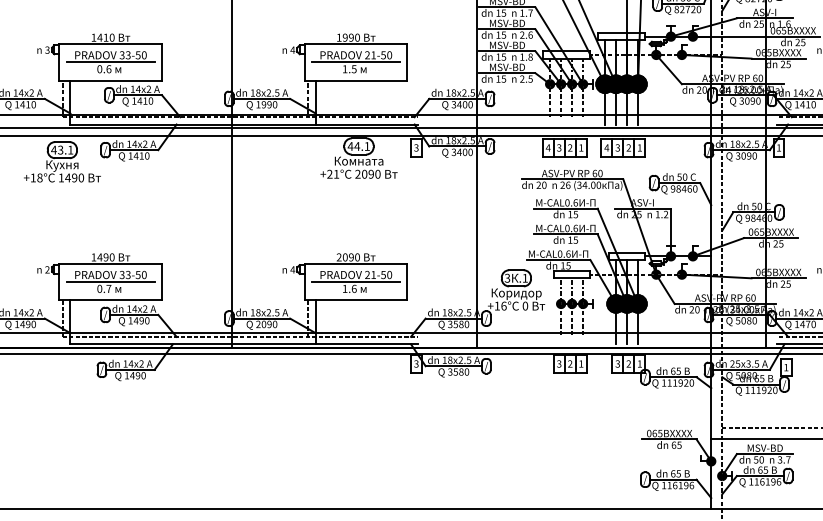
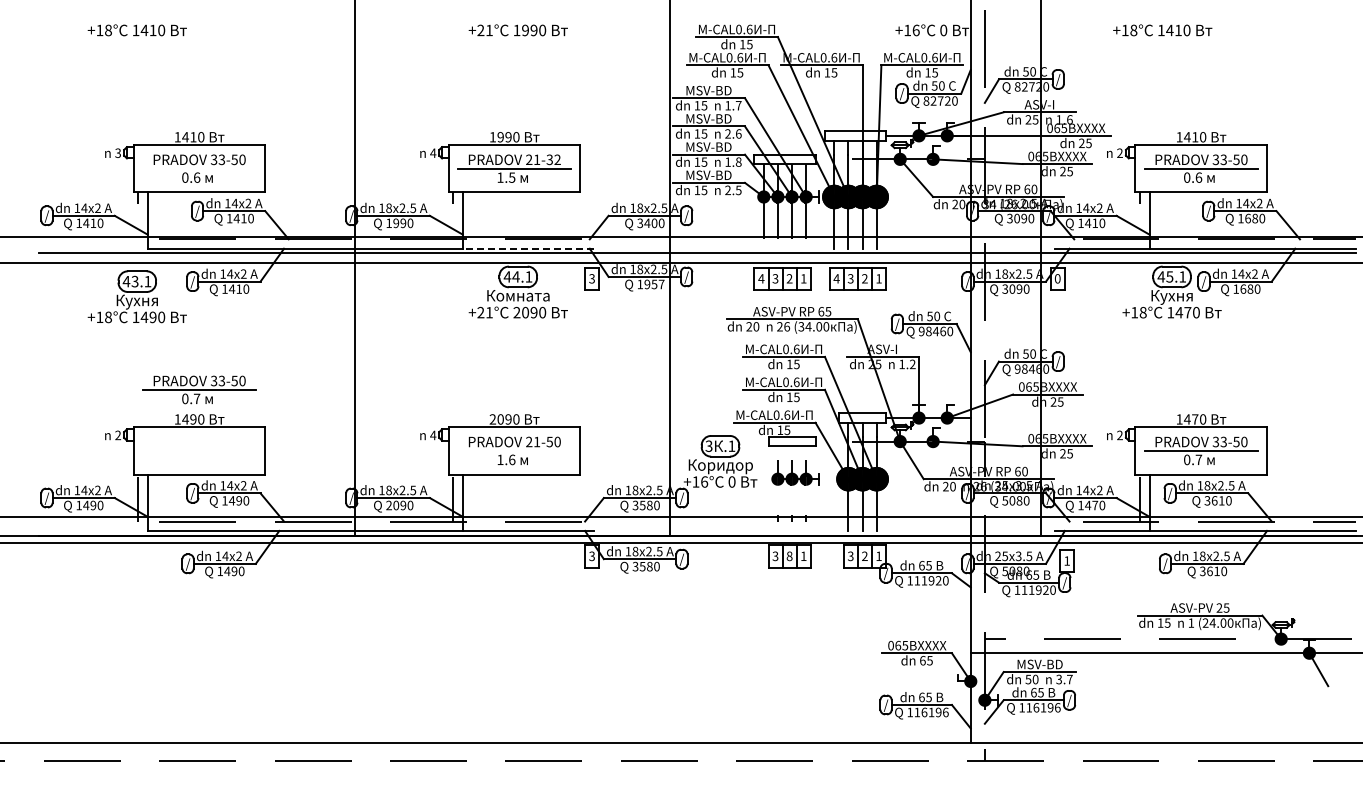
text: (386, 55) -> (553, 159), 21-50 -> 21-32
line: (110, 62) -> (198, 168), removed
line: (366, 124) -> (528, 248), solid -> dashed
text: (778, 147) -> (1057, 278), 1 -> 0
text: (461, 152) -> (650, 284), 3400 -> 1957
text: (600, 173) -> (828, 311), 60 -> 65
part: (110, 281) -> (199, 389), moved
line: (356, 281) -> (514, 450), removed
text: (570, 364) -> (789, 556), 2 -> 8

